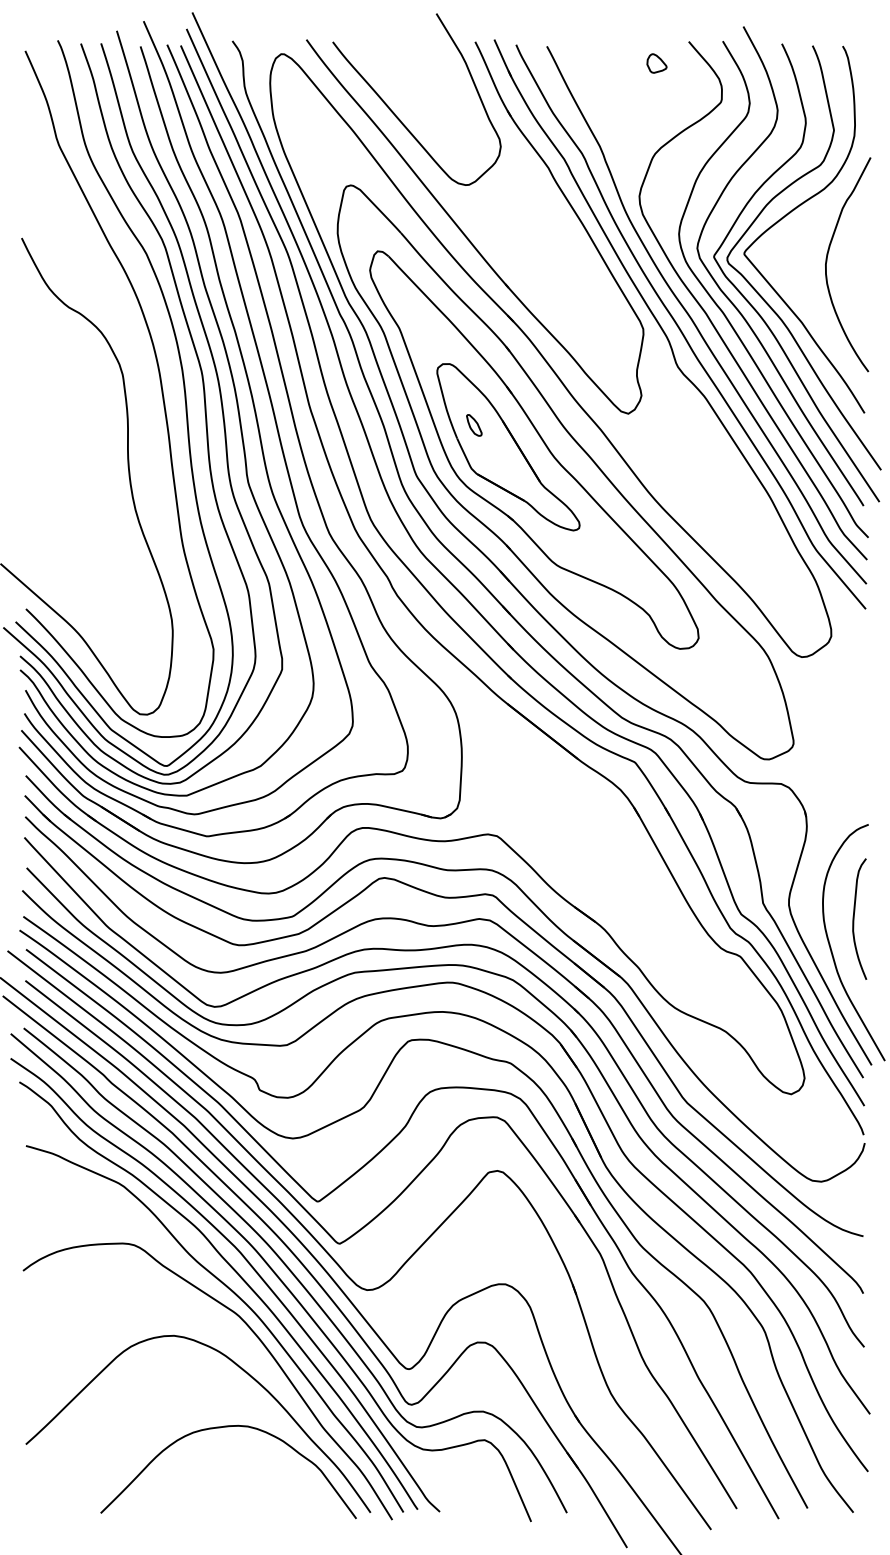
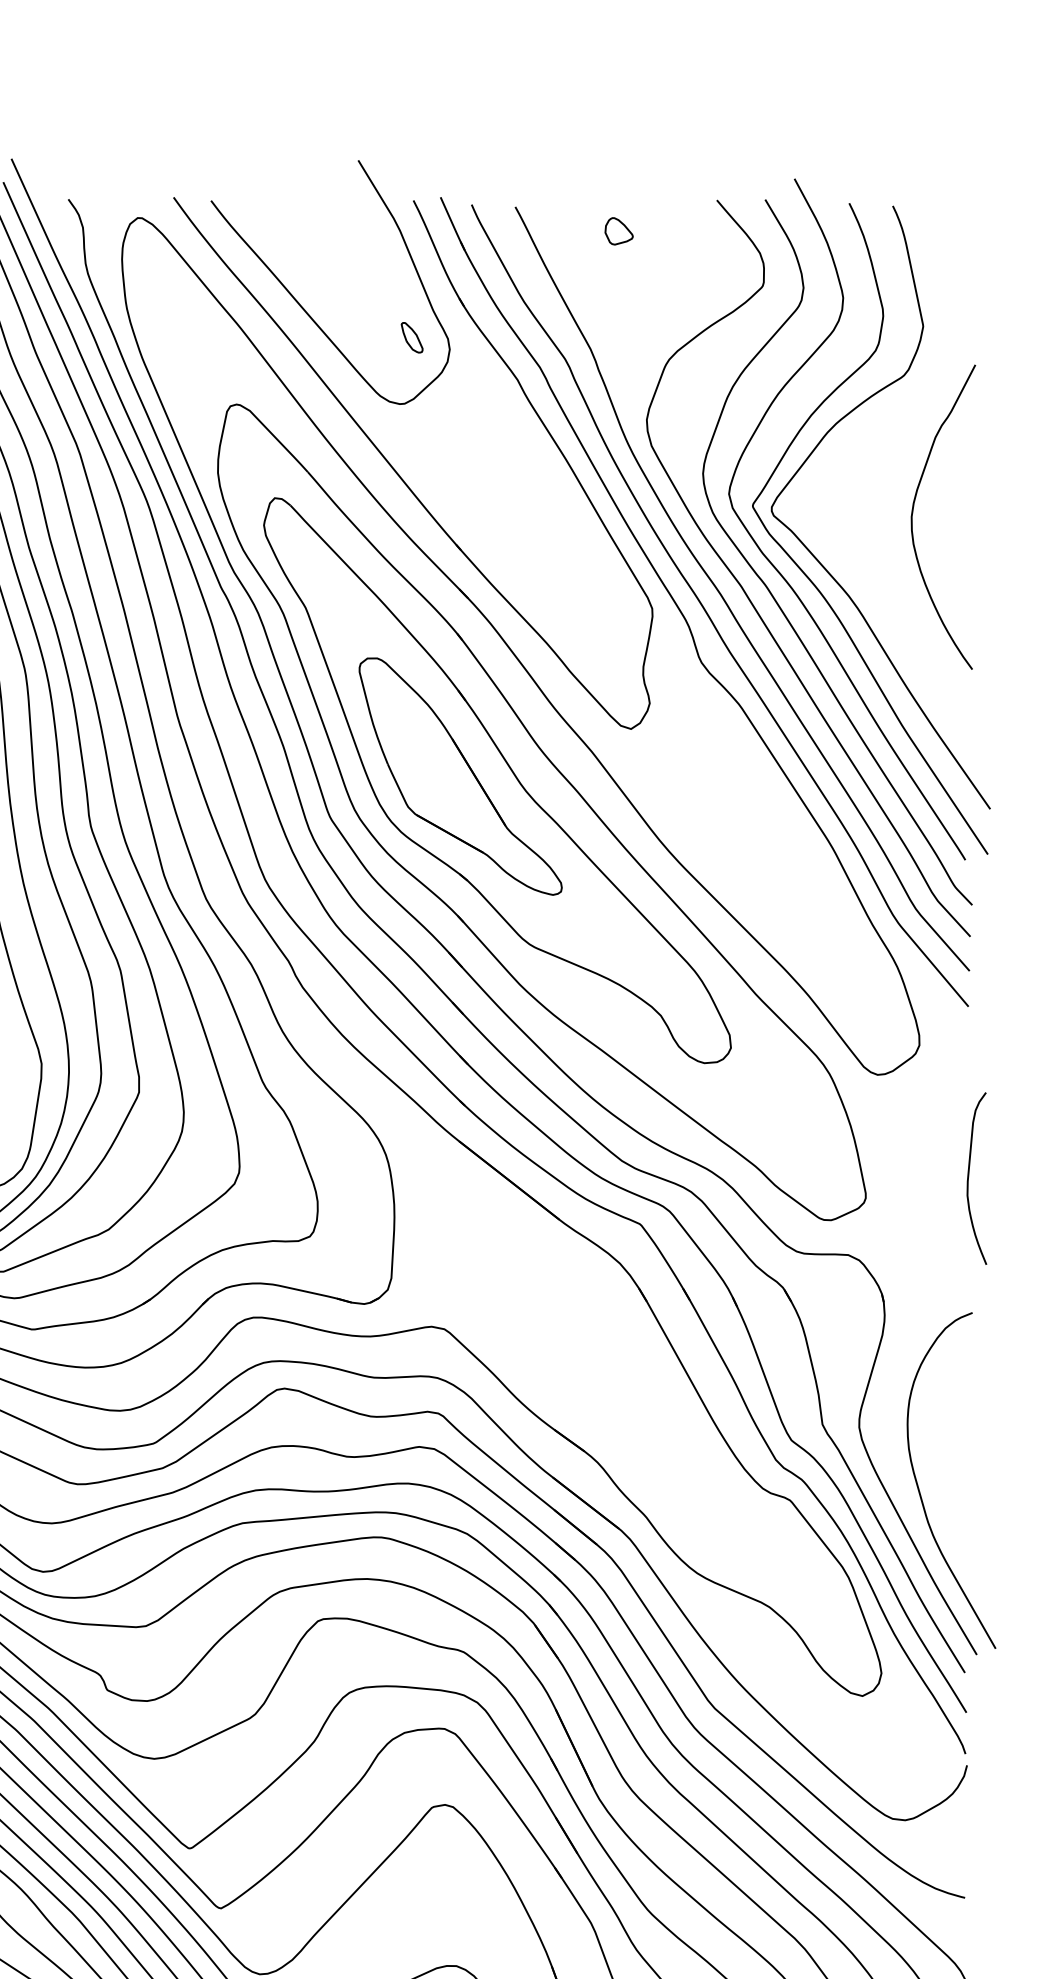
part: (656, 63) -> (618, 231), moved
curve: (790, 213) -> (861, 444), removed
part: (474, 425) -> (412, 337), moved
curve: (854, 918) -> (969, 1177), moved

